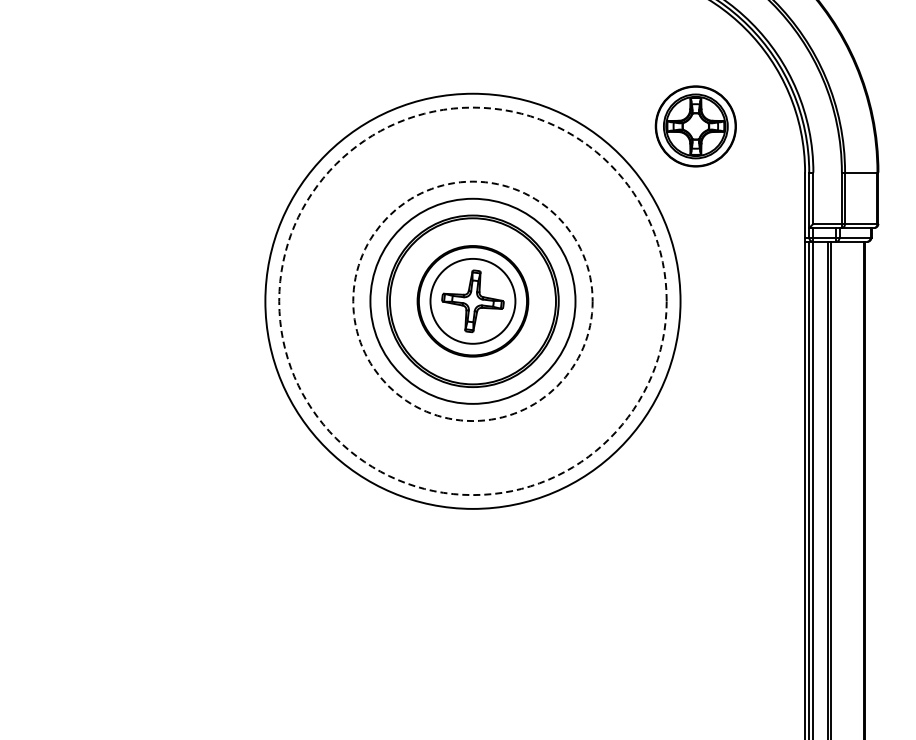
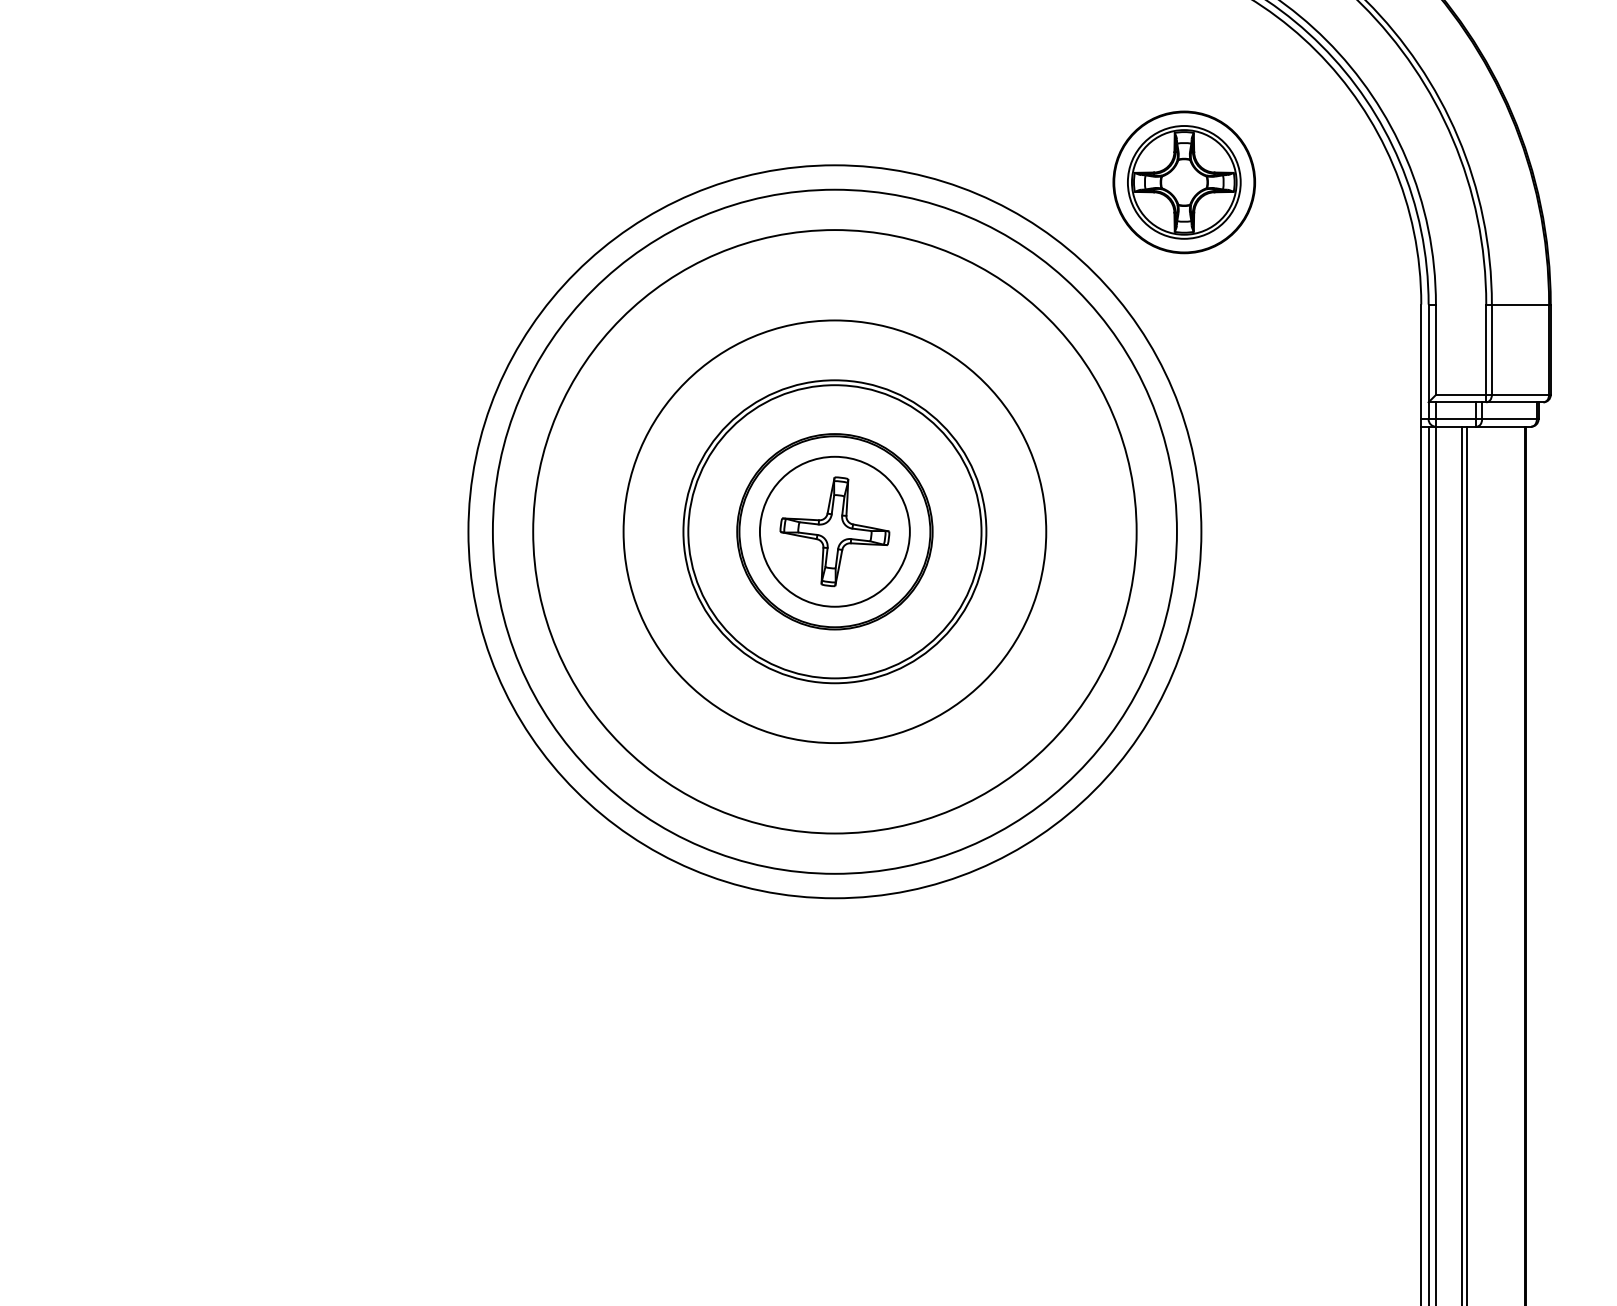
part: (695, 126) -> (1183, 182), moved
circle: (472, 301) -> (834, 532), dashed -> solid
circle: (472, 301) -> (834, 532), dashed -> solid
circle: (472, 301) -> (834, 532), size x1.67

